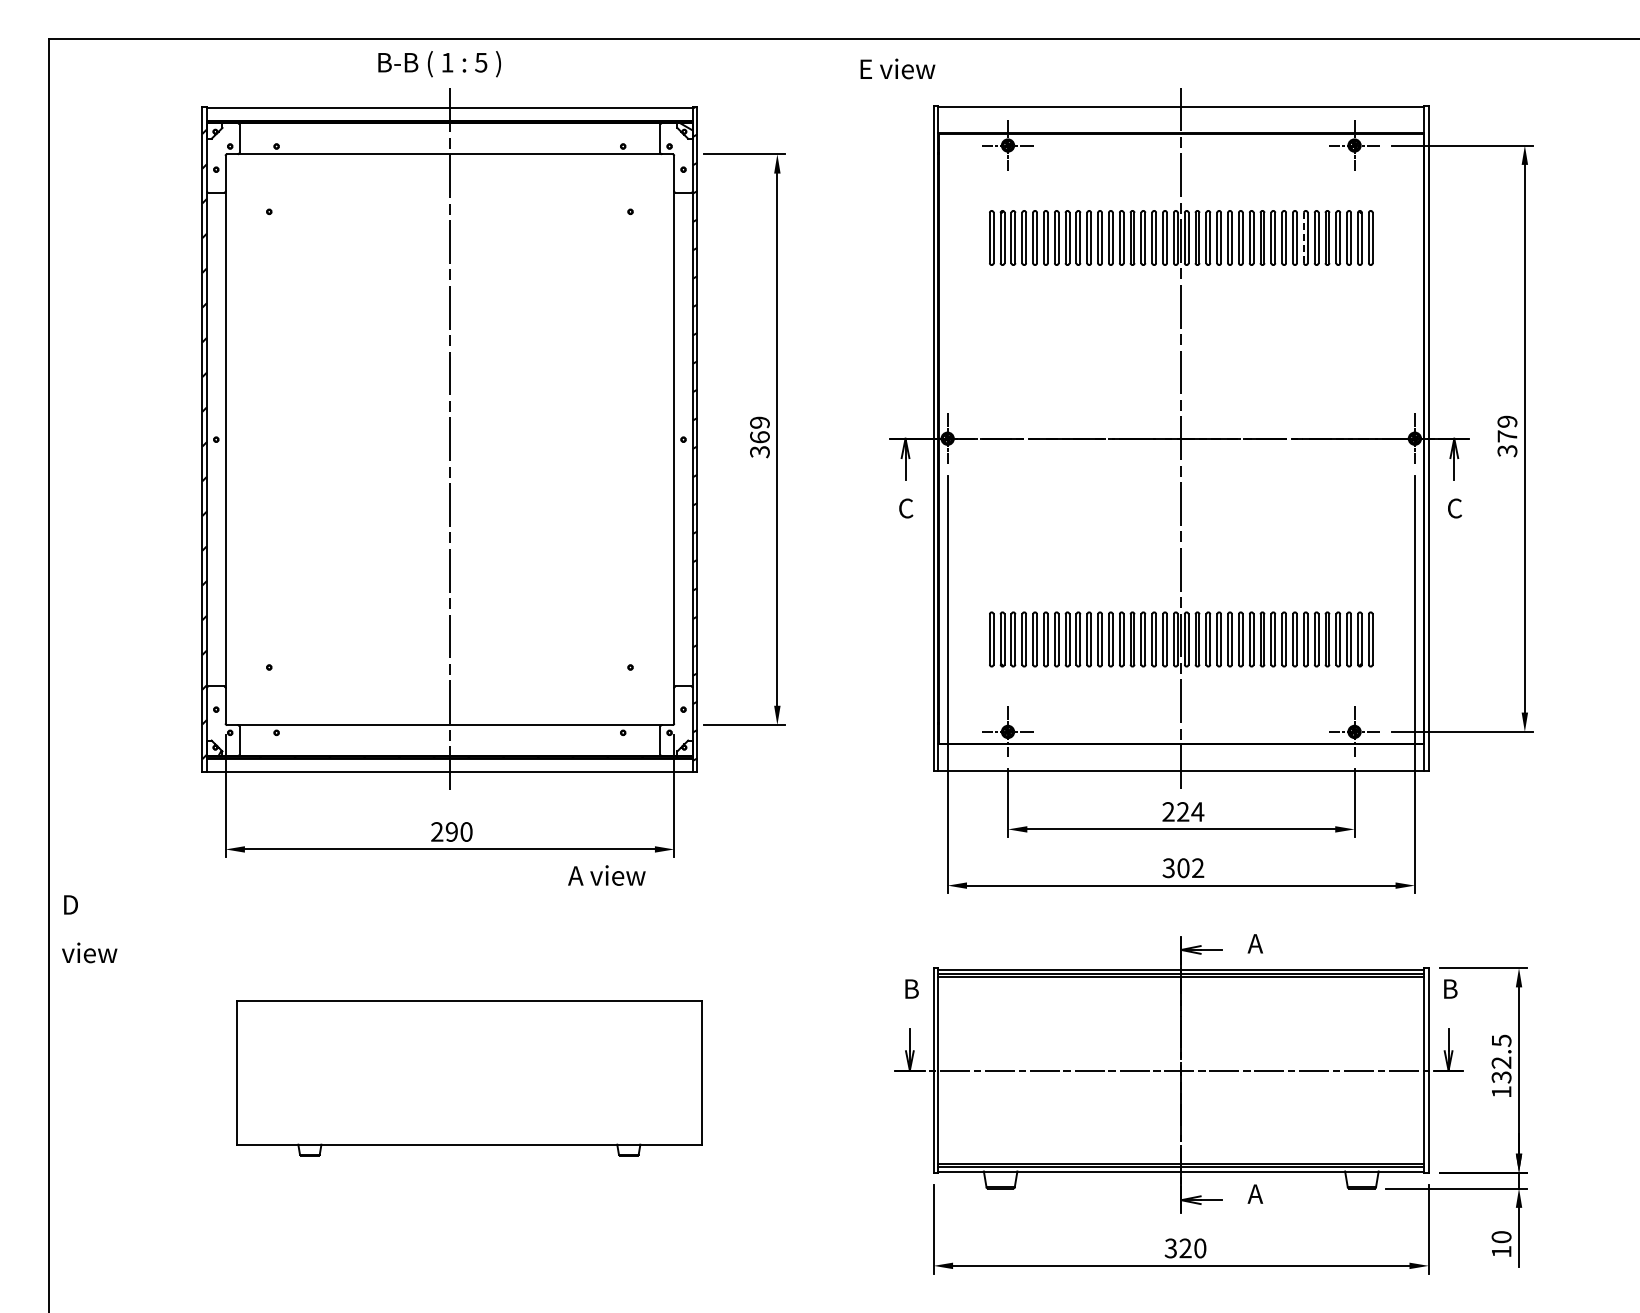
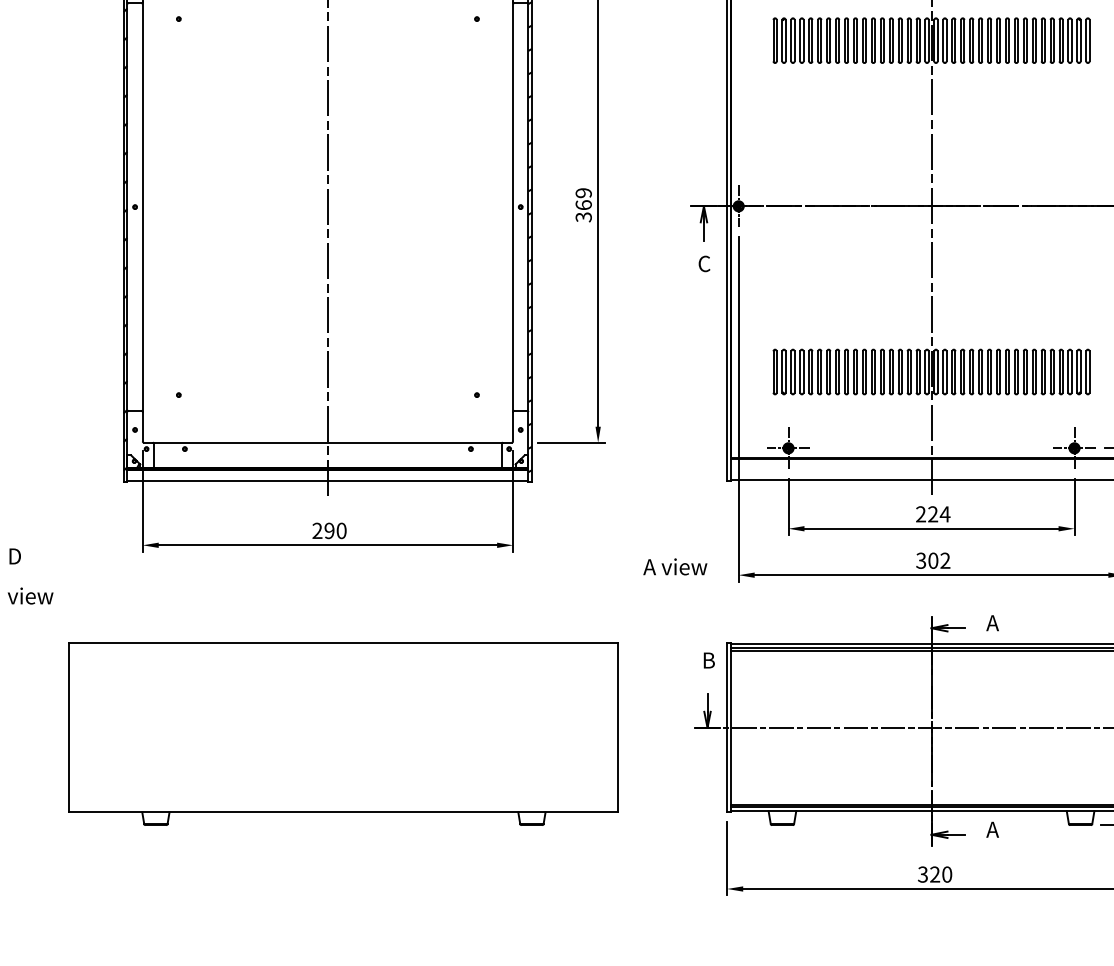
line: (1303, 237) -> (1032, 40), dashed -> solid
text: (606, 875) -> (675, 566), moved
text: (89, 929) -> (30, 576), moved
part: (469, 1078) -> (344, 734), size x1.43

